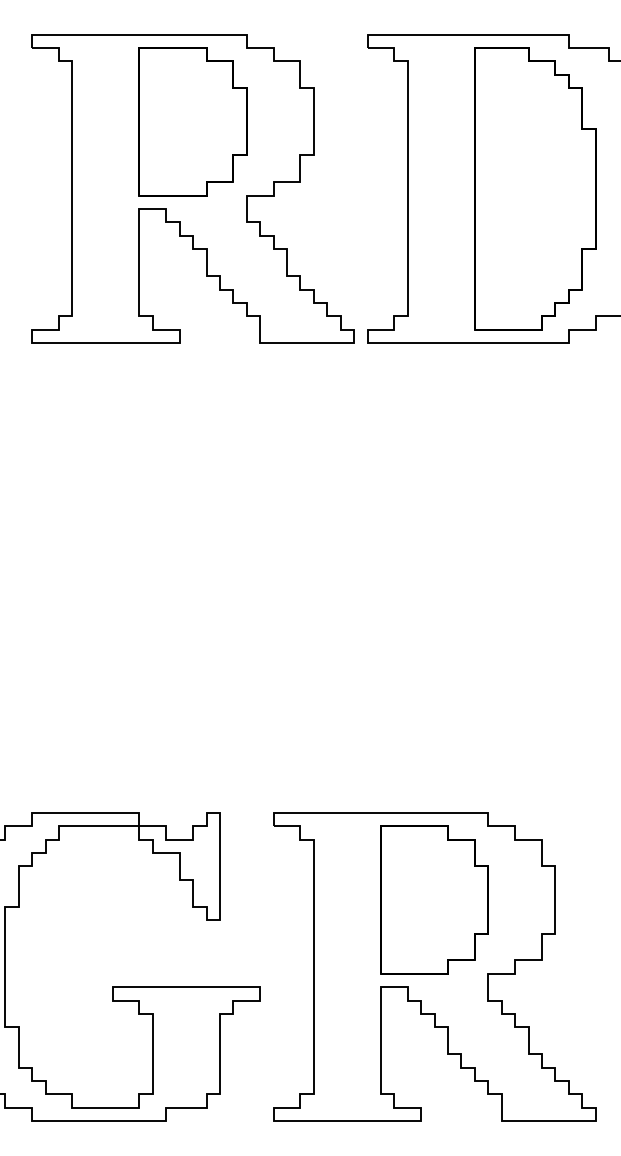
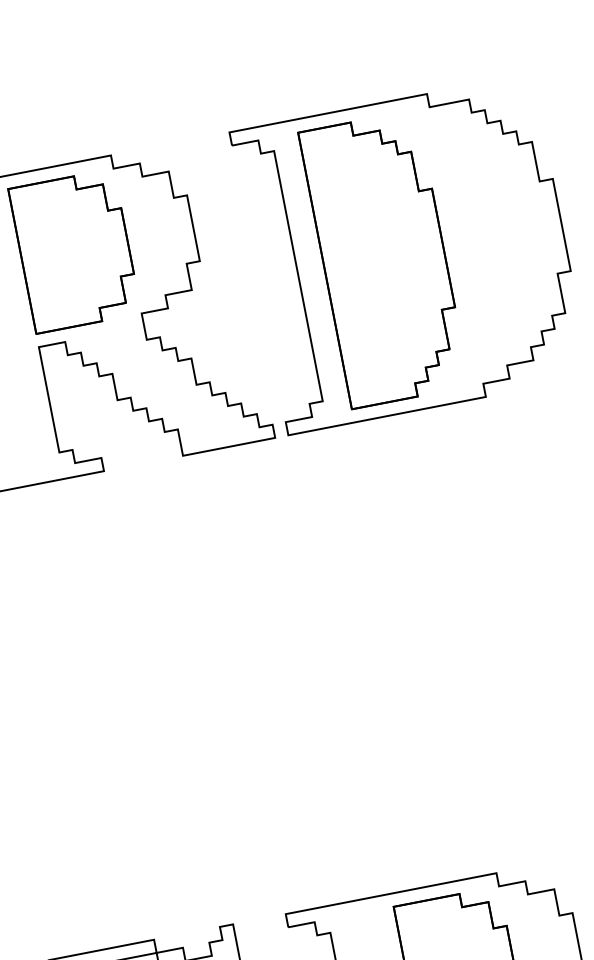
part: (535, 188) -> (384, 259), moved

